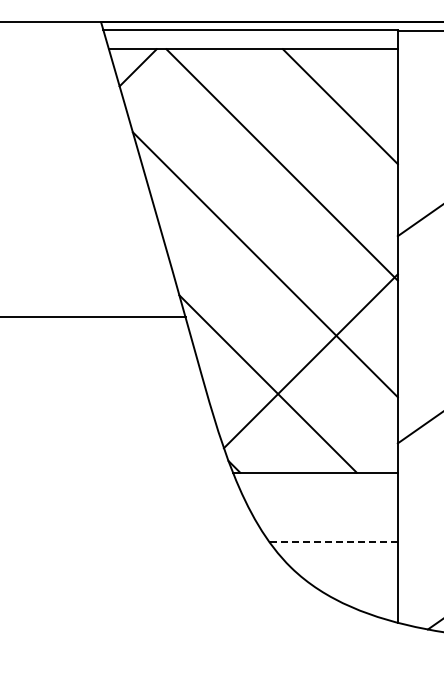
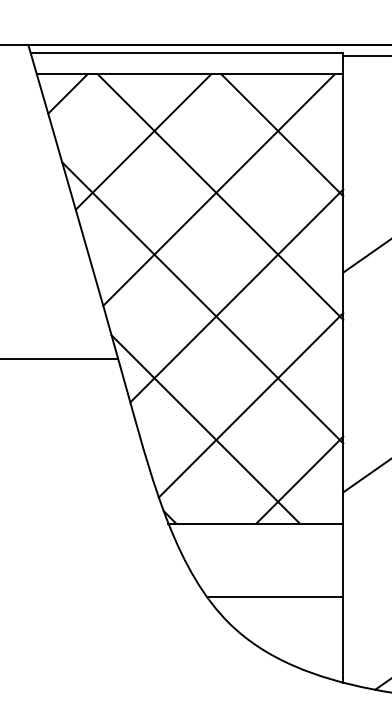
line: (209, 112) -> (143, 141), added
line: (280, 158) -> (218, 190), added
line: (297, 257) -> (236, 295), added
line: (356, 431) -> (299, 479), added
line: (333, 542) -> (275, 597), dashed -> solid

